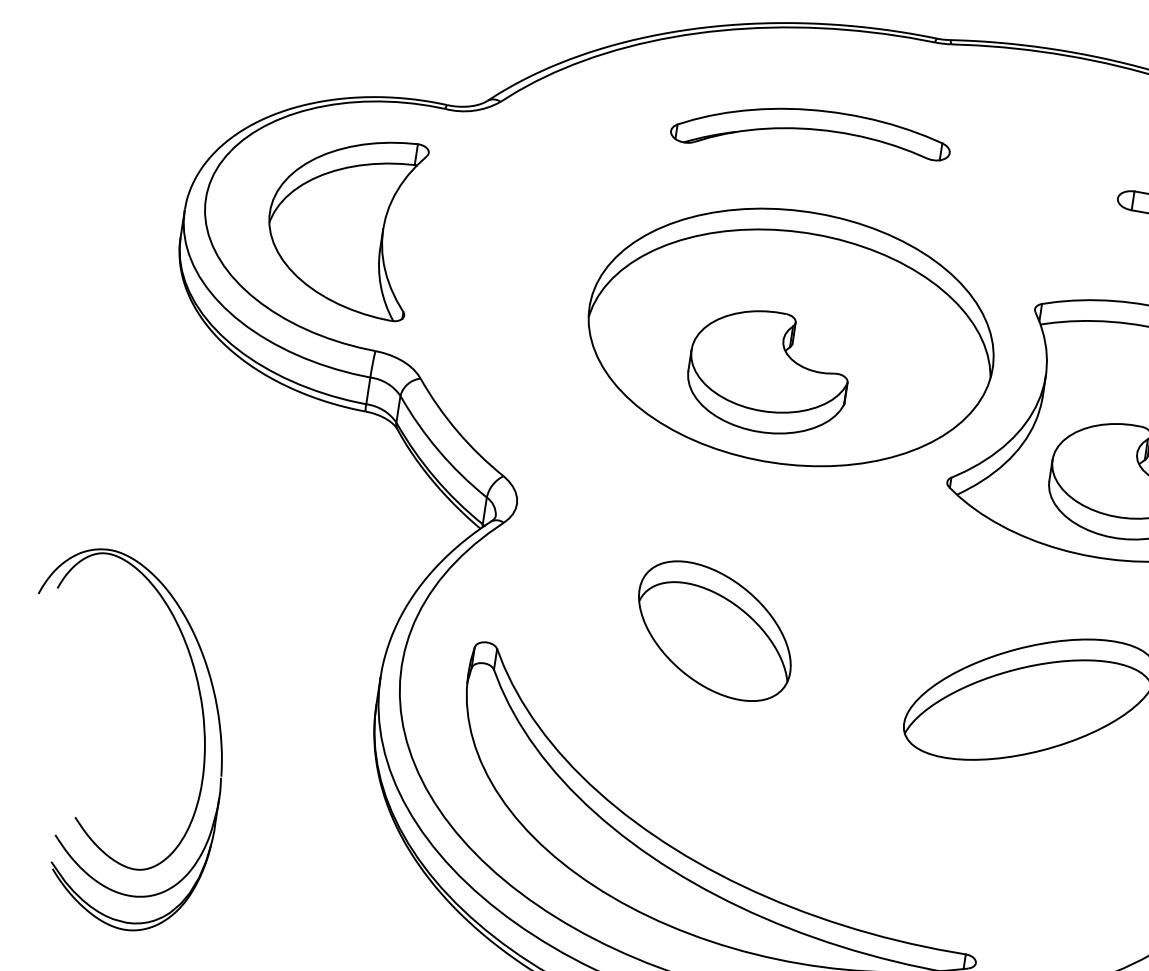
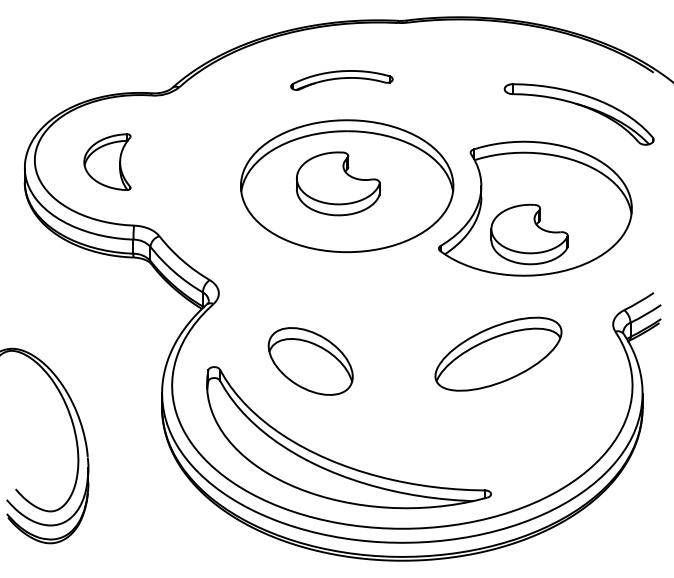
part: (810, 135) -> (341, 80), size x0.7
part: (343, 221) -> (107, 161), size x0.6
part: (769, 371) -> (338, 183), moved
part: (714, 631) -> (310, 361), moved

